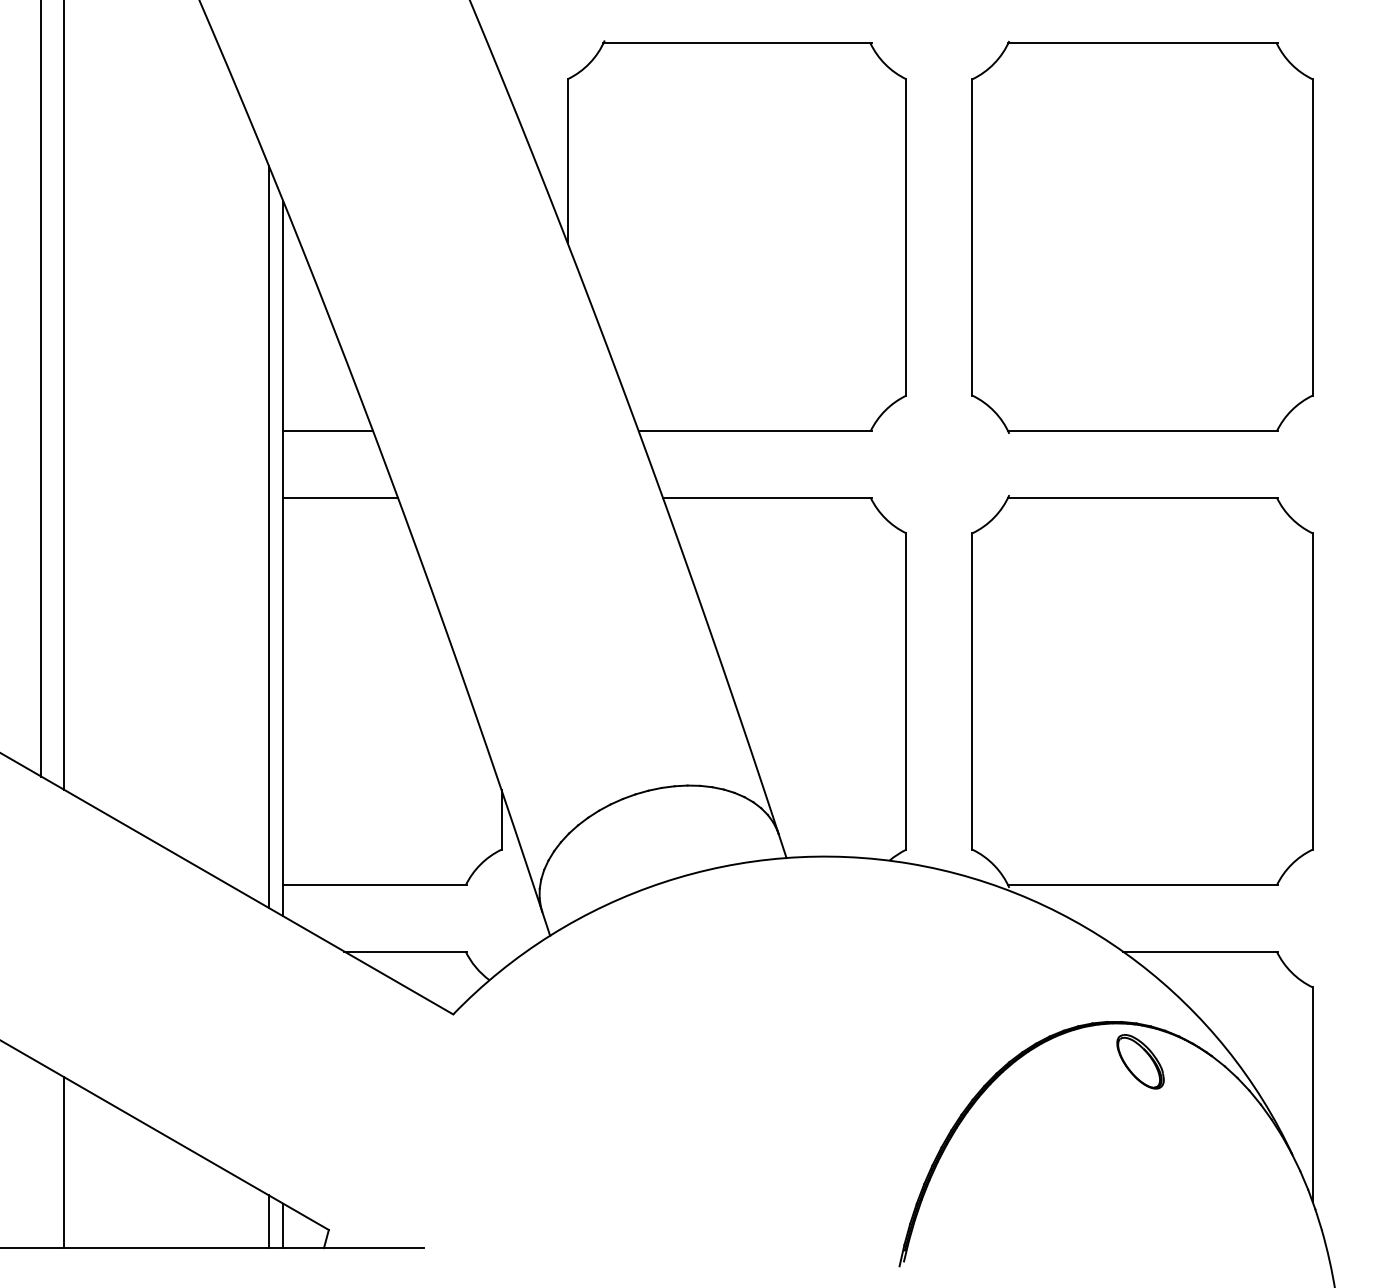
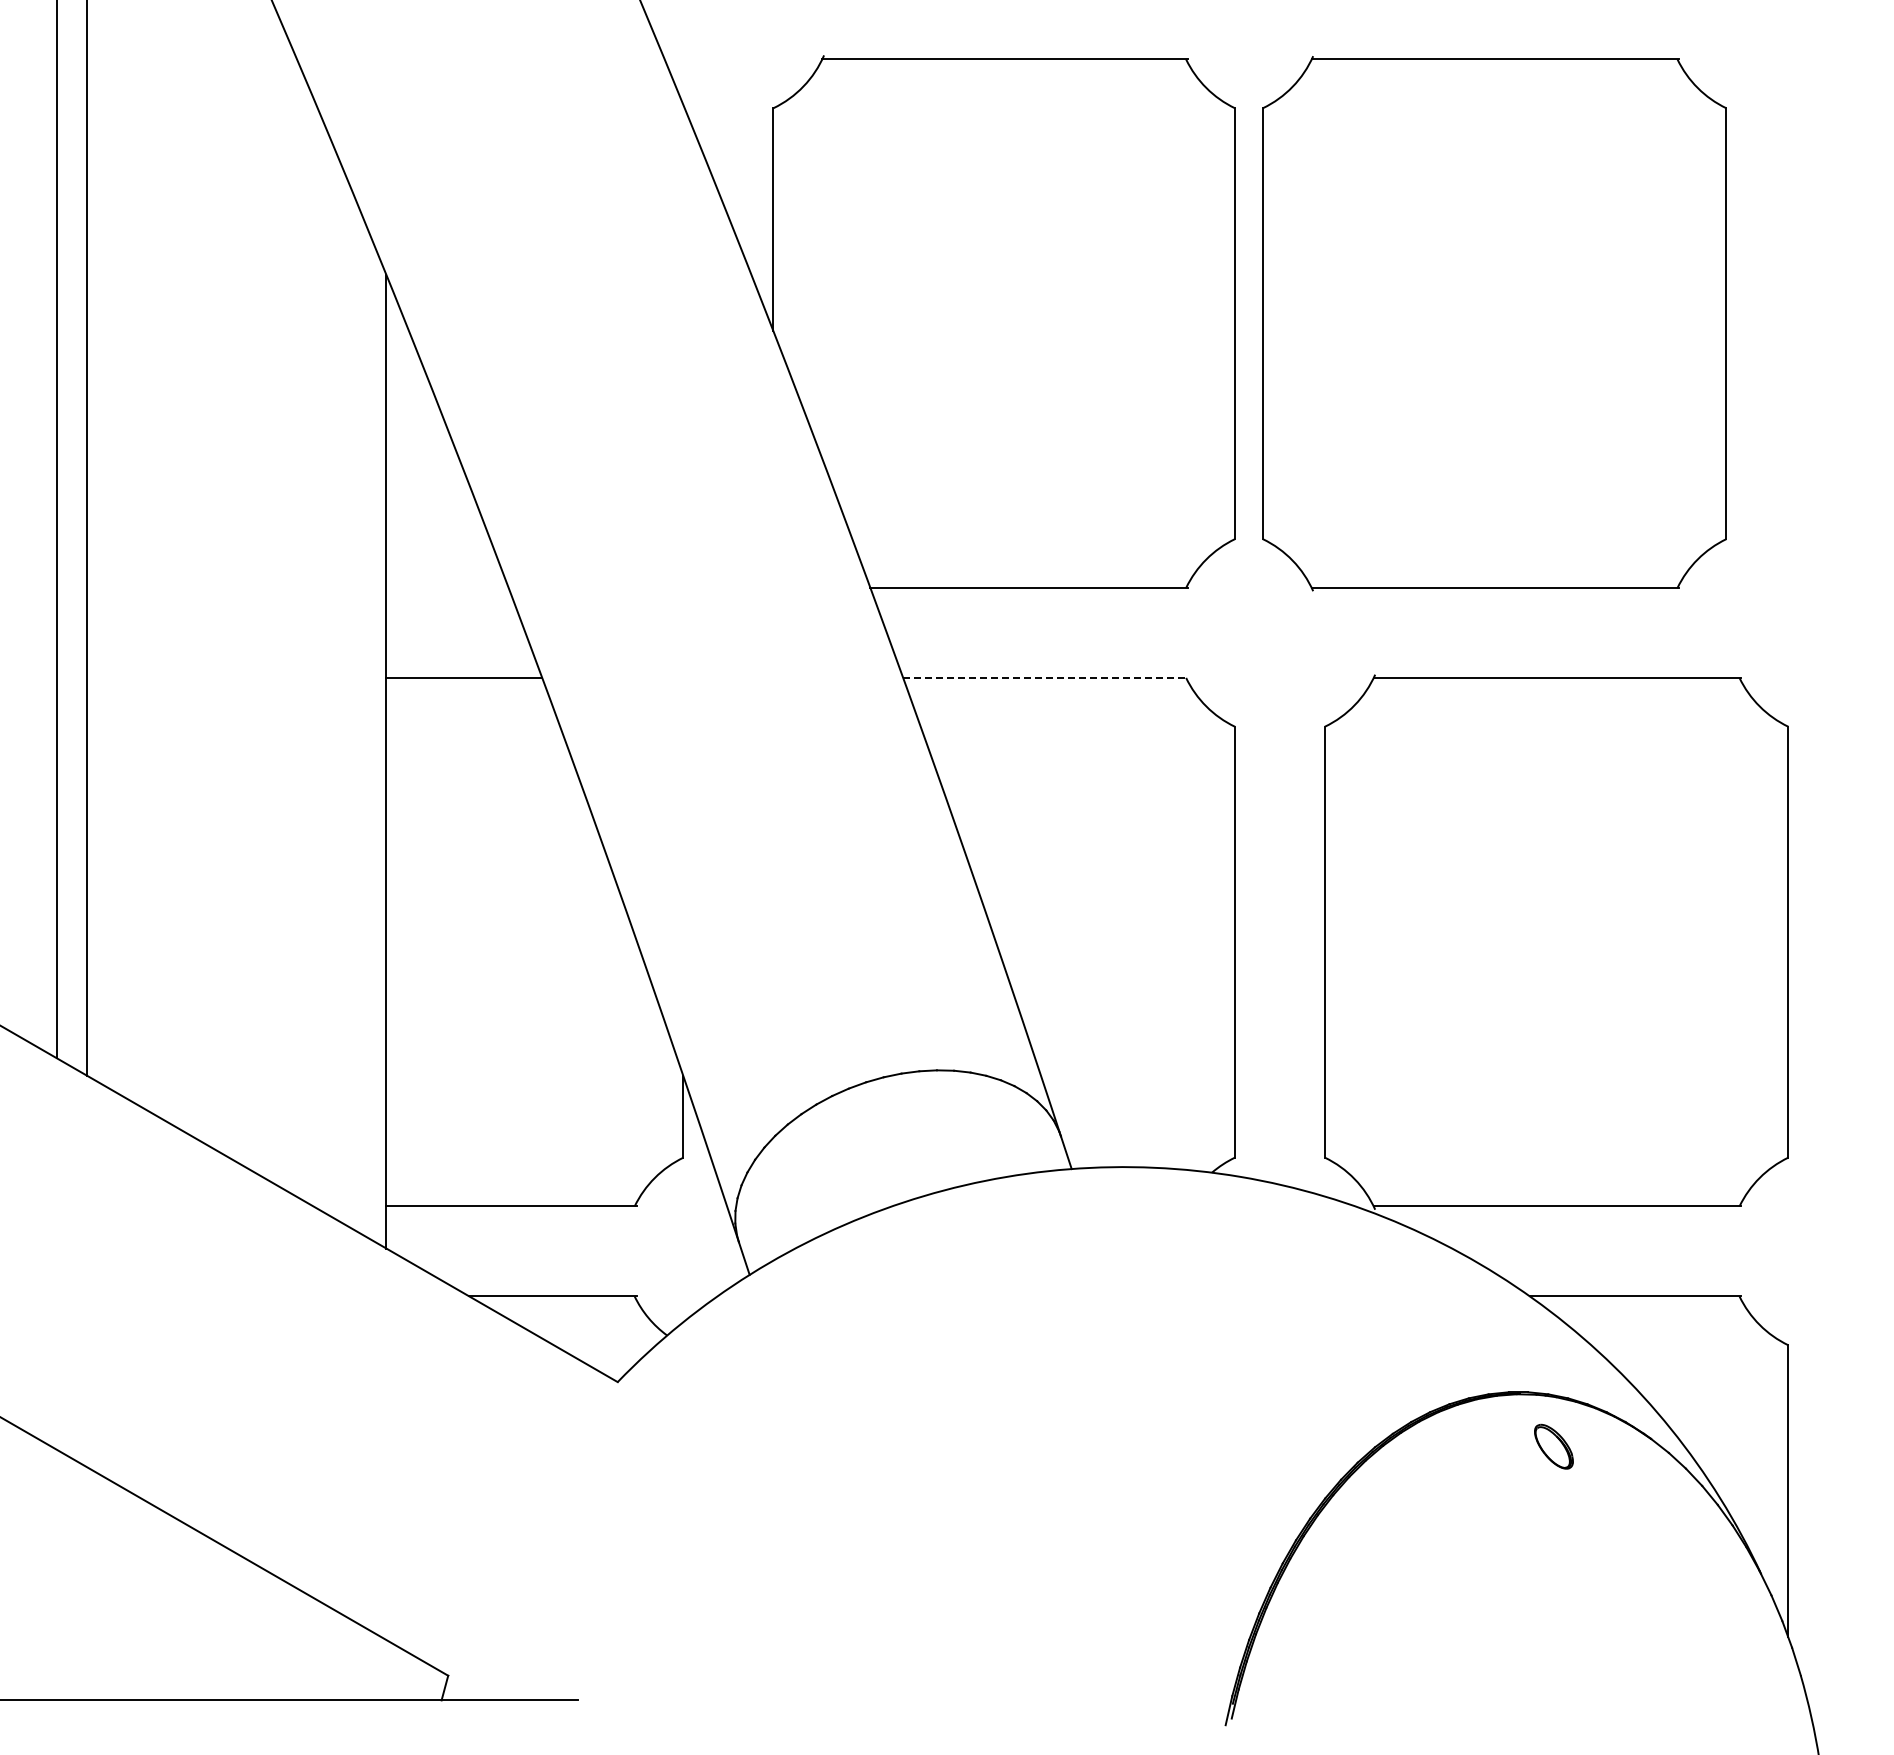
part: (1142, 237) -> (1494, 323), moved
line: (328, 431) -> (447, 587), removed
line: (768, 497) -> (1046, 677), solid -> dashed
line: (268, 536) -> (366, 731), removed
part: (1140, 1061) -> (1553, 1446), size x0.6
line: (64, 1162) -> (87, 1583), removed
line: (268, 1221) -> (366, 1664), removed
line: (283, 1226) -> (386, 1670), removed

